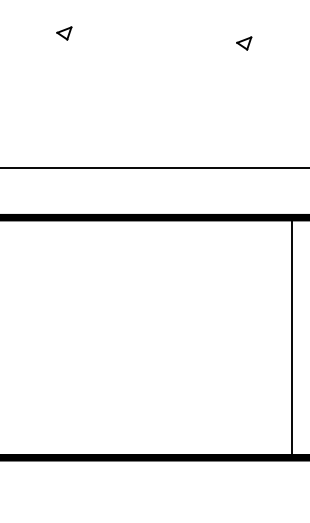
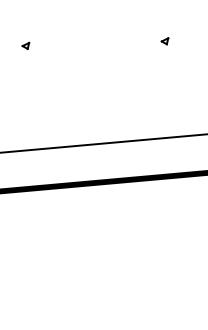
part: (64, 33) -> (26, 46), size x0.62
part: (243, 43) -> (164, 41), size x0.62

